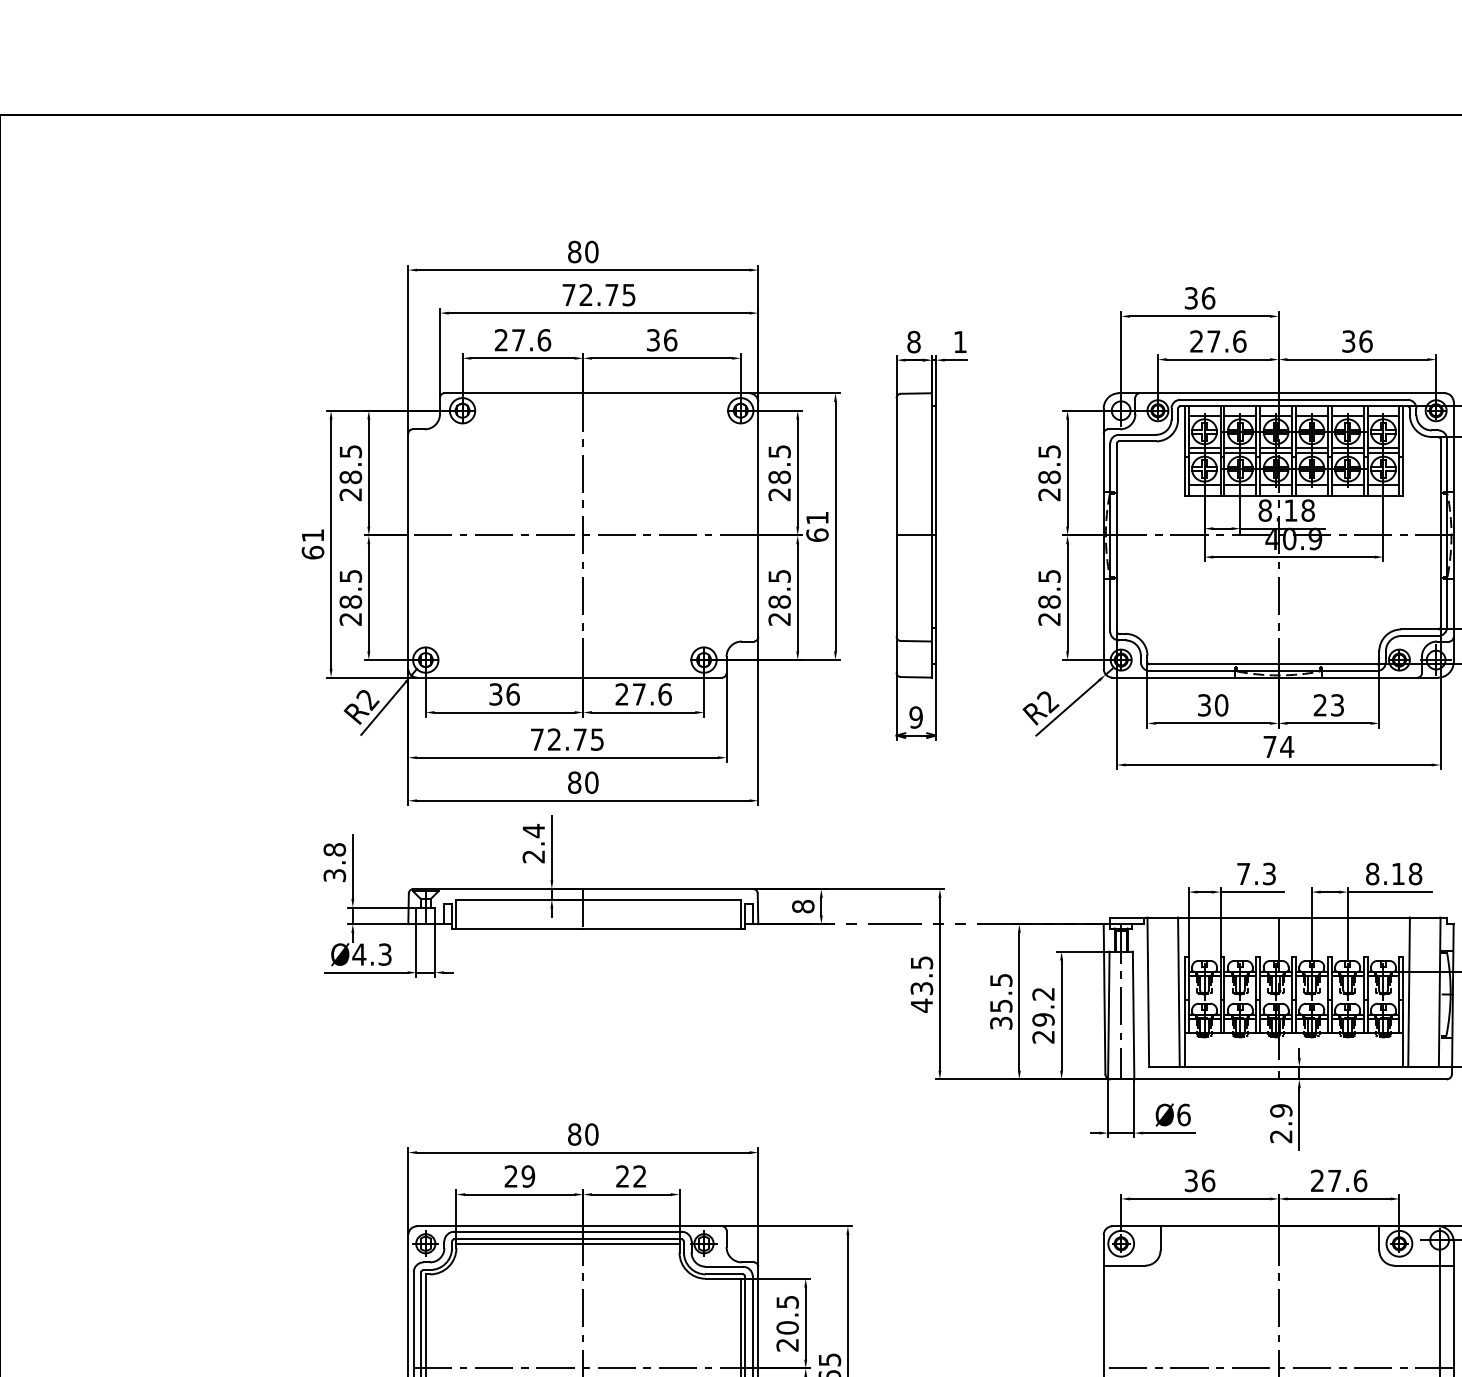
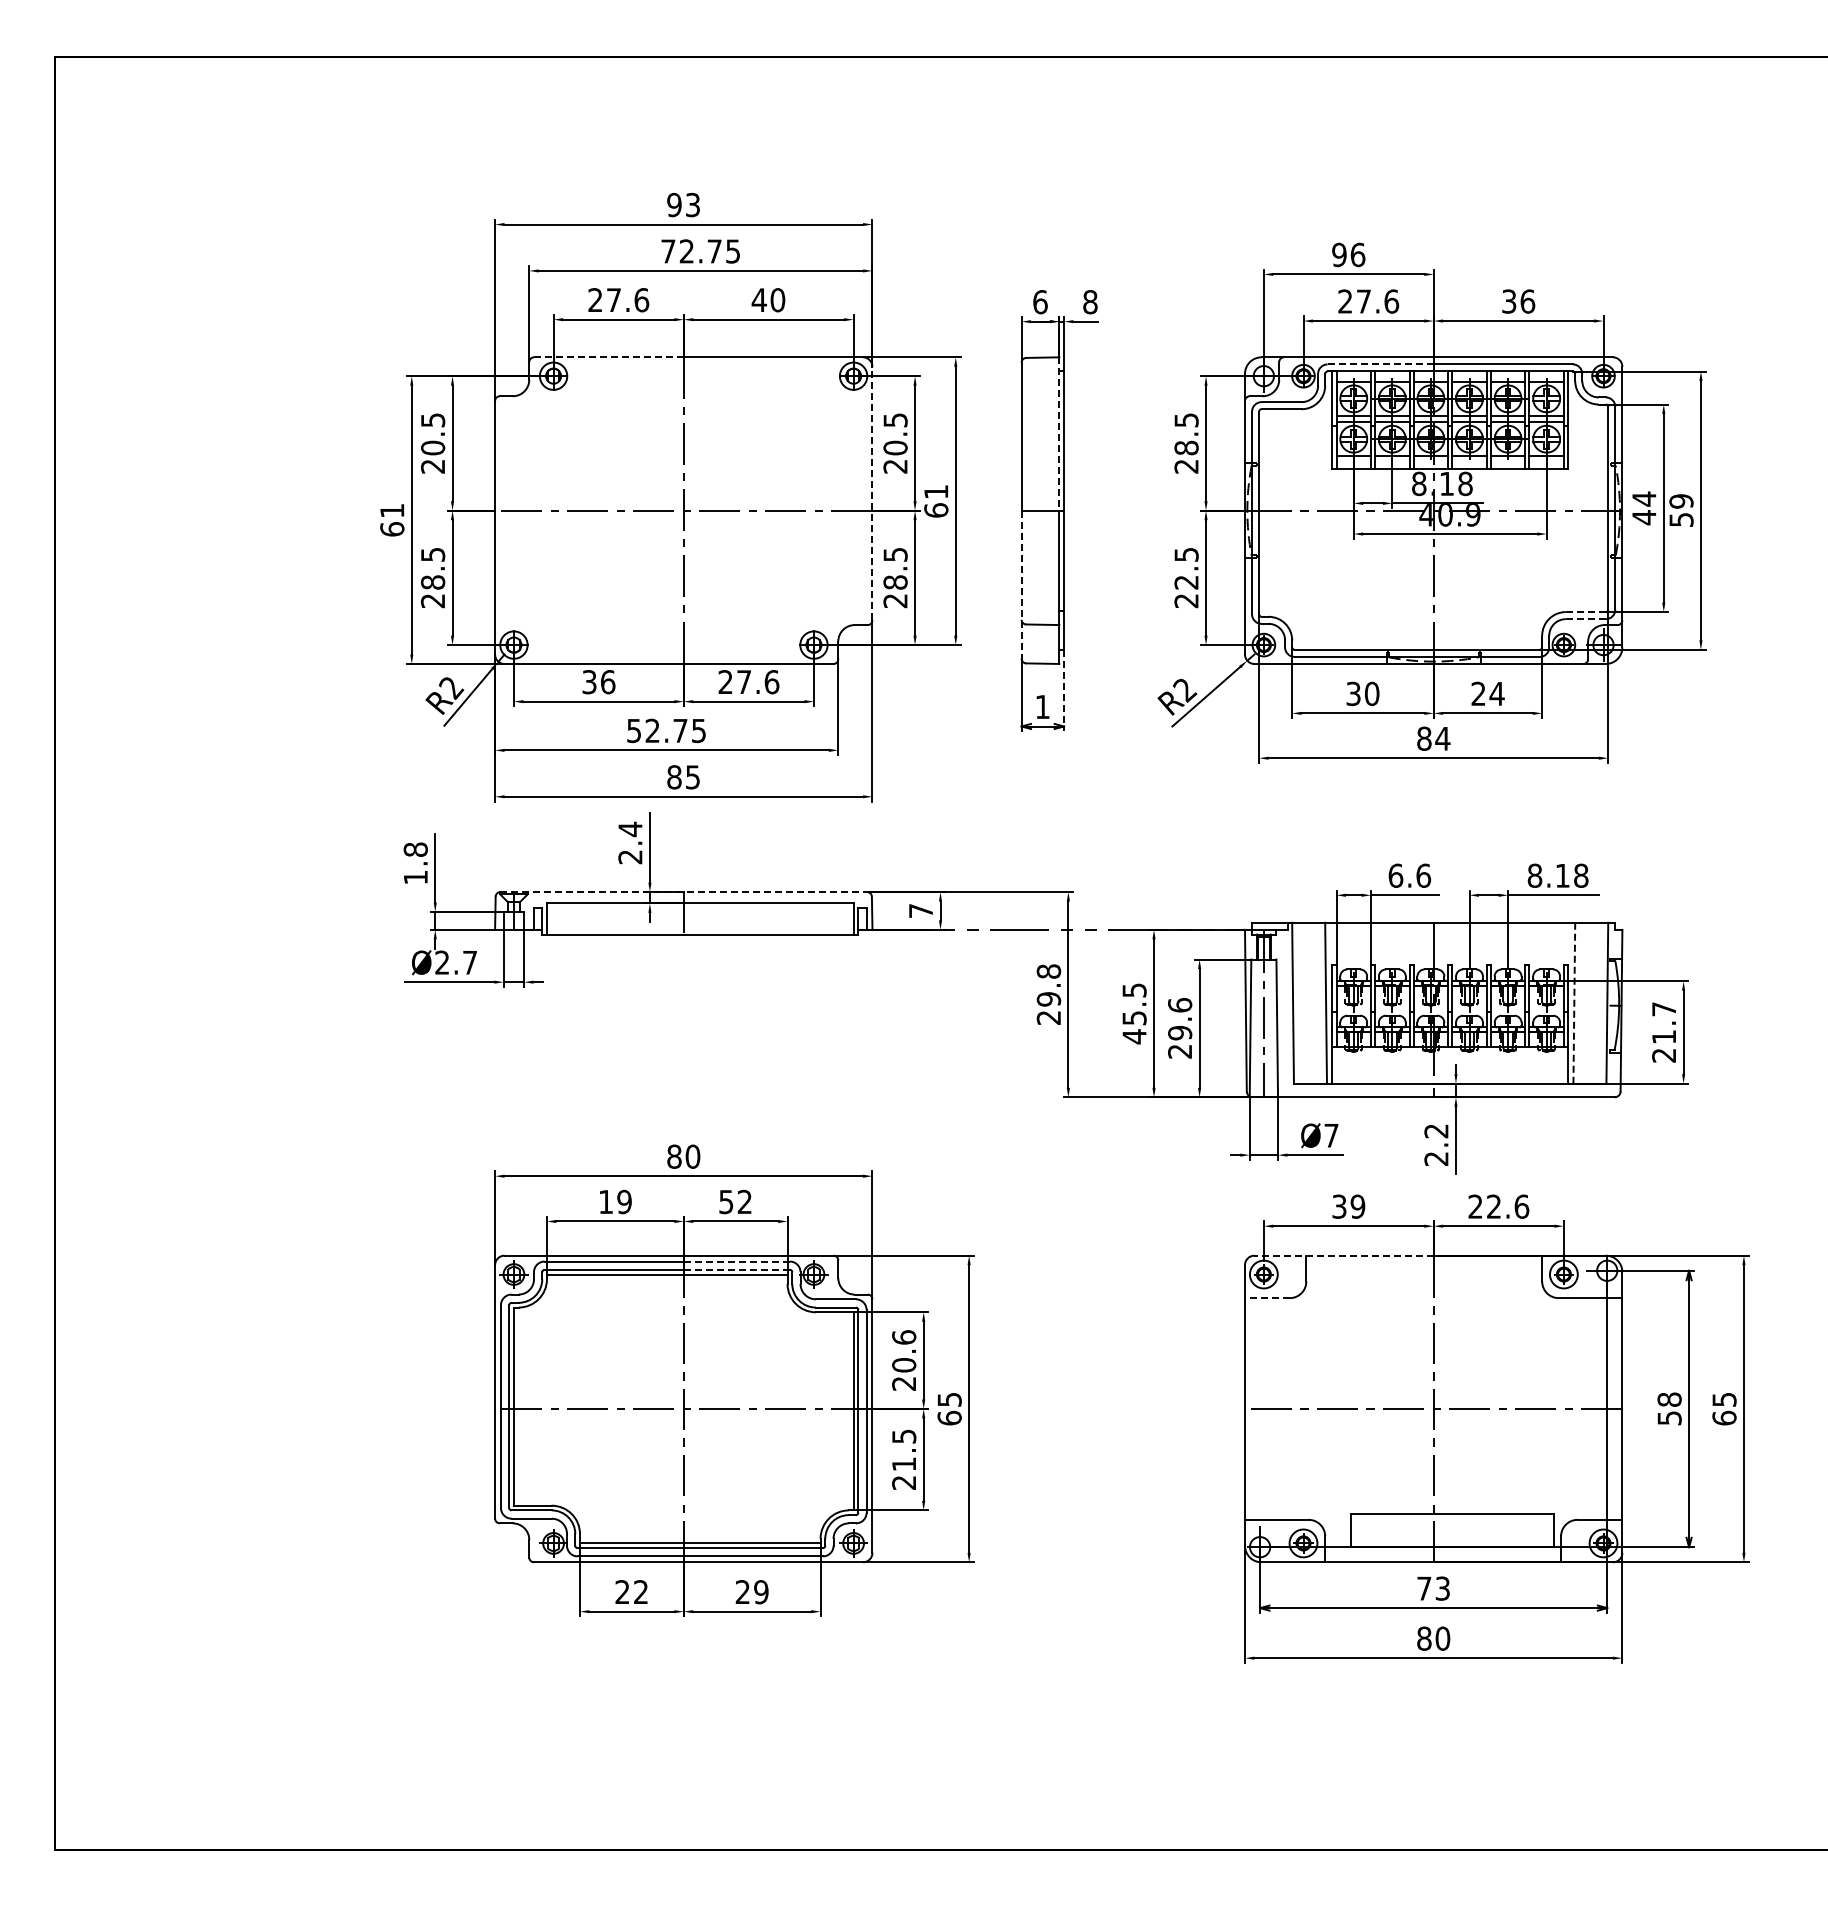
text: (583, 251) -> (683, 204), 80 -> 93
text: (1191, 297) -> (1339, 254), 36 -> 96
text: (661, 340) -> (768, 300), 36 -> 40
text: (914, 342) -> (1040, 302), 8 -> 6
text: (960, 342) -> (1090, 302), 1 -> 8
line: (513, 393) -> (608, 357), solid -> dashed
line: (1229, 399) -> (1380, 364), solid -> dashed
line: (931, 464) -> (1059, 434), solid -> dashed
text: (350, 476) -> (432, 447), 28.5 -> 20.5
text: (779, 476) -> (895, 447), 28.5 -> 20.5
line: (758, 519) -> (872, 493), solid -> dashed
text: (1049, 602) -> (1186, 582), 28.5 -> 22.5
line: (896, 604) -> (1021, 585), solid -> dashed
line: (1420, 629) -> (1586, 612), solid -> dashed
line: (1420, 636) -> (1586, 619), solid -> dashed
line: (936, 702) -> (1064, 690), solid -> dashed
text: (1336, 704) -> (1496, 693), 23 -> 24
text: (915, 717) -> (1042, 706), 9 -> 1
text: (536, 740) -> (633, 731), 72.75 -> 52.75
text: (1270, 746) -> (1424, 738), 74 -> 84
text: (591, 782) -> (692, 777), 80 -> 85
text: (1256, 873) -> (1409, 875), 7.3 -> 6.6
text: (334, 875) -> (415, 877), 3.8 -> 1.8
line: (583, 889) -> (684, 892), solid -> dashed
text: (802, 906) -> (920, 910), 8 -> 7
text: (371, 954) -> (455, 962), Ø4.3 -> Ø2.7
text: (921, 984) -> (1048, 994), 43.5 -> 29.8
line: (1409, 992) -> (1574, 1003), solid -> dashed
text: (1043, 993) -> (1180, 1004), 29.2 -> 29.6
text: (1001, 1023) -> (1134, 1036), 35.5 -> 45.5
text: (1281, 1111) -> (1436, 1131), 2.9 -> 2.2
text: (1183, 1114) -> (1331, 1135), Ø6 -> Ø7
text: (510, 1176) -> (605, 1201), 29 -> 19
text: (622, 1176) -> (726, 1201), 22 -> 52
text: (1208, 1180) -> (1357, 1206), 36 -> 39
text: (1334, 1180) -> (1493, 1206), 27.6 -> 22.6
line: (1195, 1226) -> (1344, 1255), solid -> dashed
line: (633, 1231) -> (737, 1261), solid -> dashed
line: (633, 1239) -> (737, 1269), solid -> dashed
line: (1123, 1265) -> (1266, 1298), solid -> dashed
text: (787, 1302) -> (904, 1337), 20.5 -> 20.6

